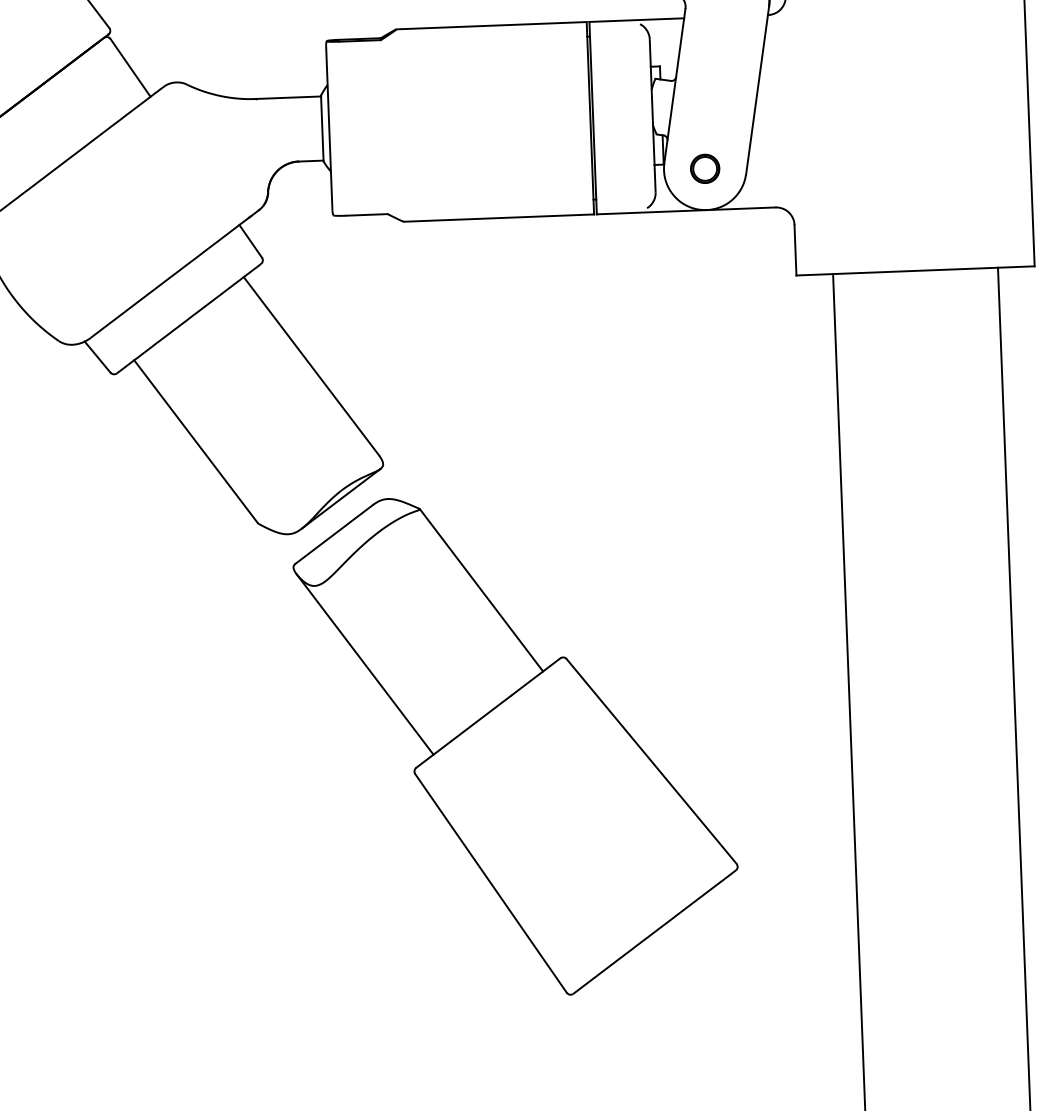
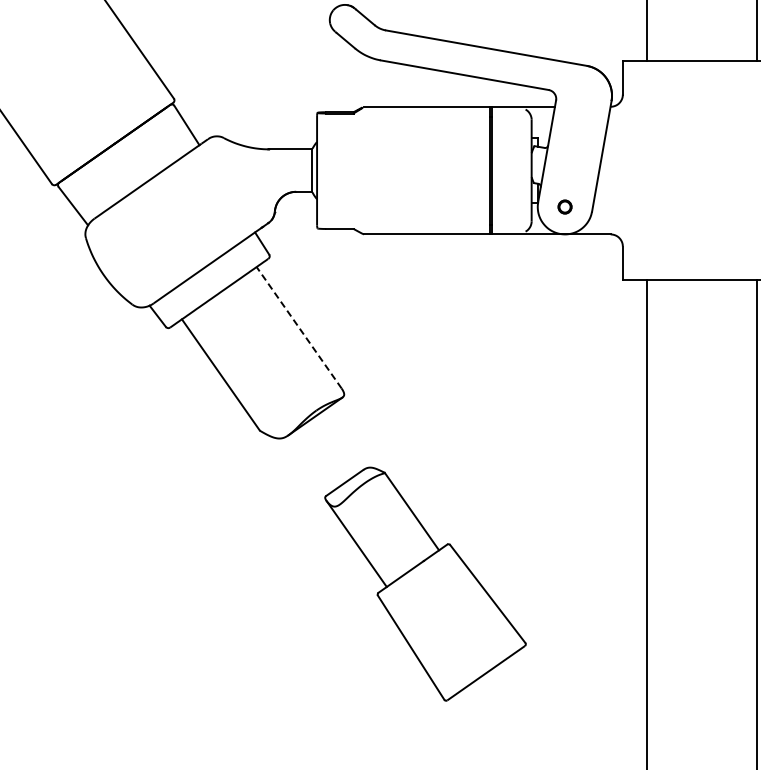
part: (704, 168) -> (564, 206), size x0.7
line: (310, 365) -> (298, 327), solid -> dashed
part: (516, 744) -> (425, 583), size x0.7

